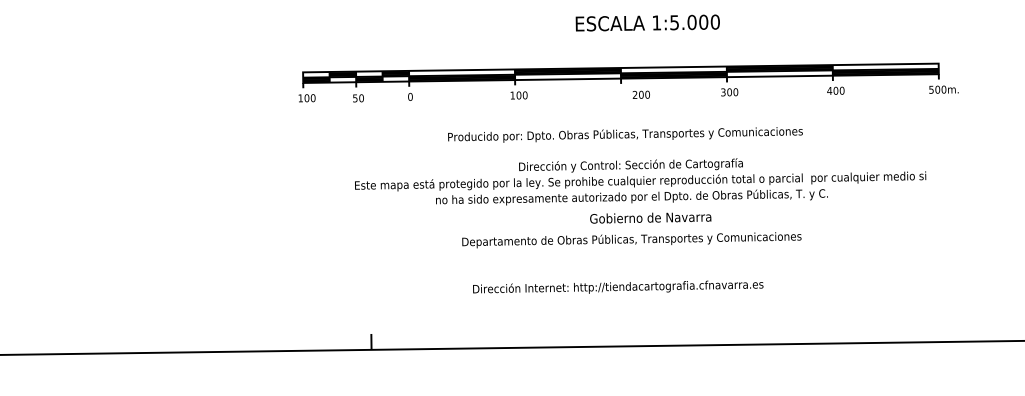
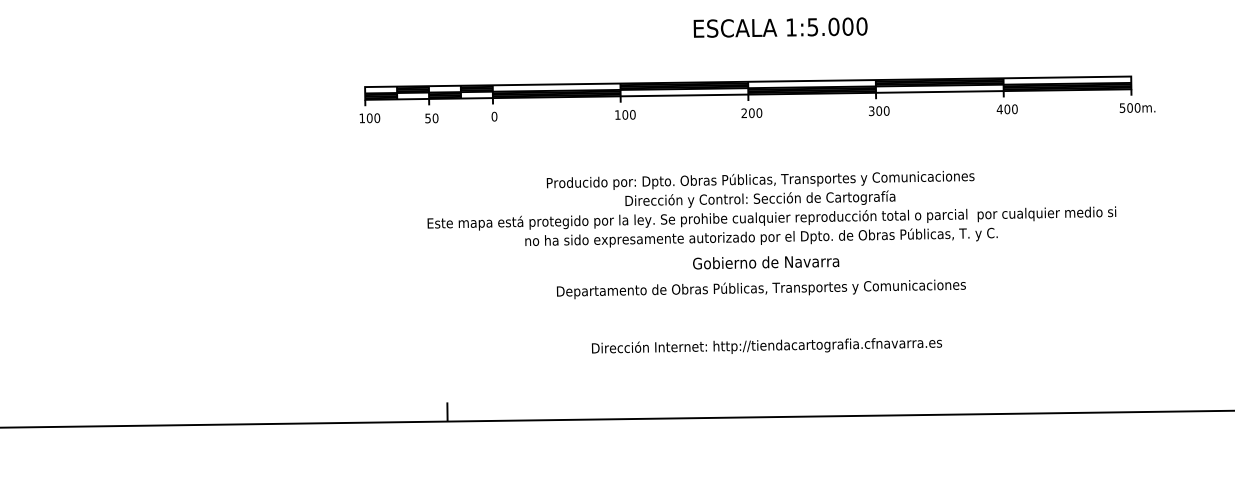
text: (641, 94) -> (751, 112), moved
text: (625, 134) -> (760, 180), moved
text: (651, 217) -> (766, 262), moved
text: (618, 286) -> (767, 345), moved

